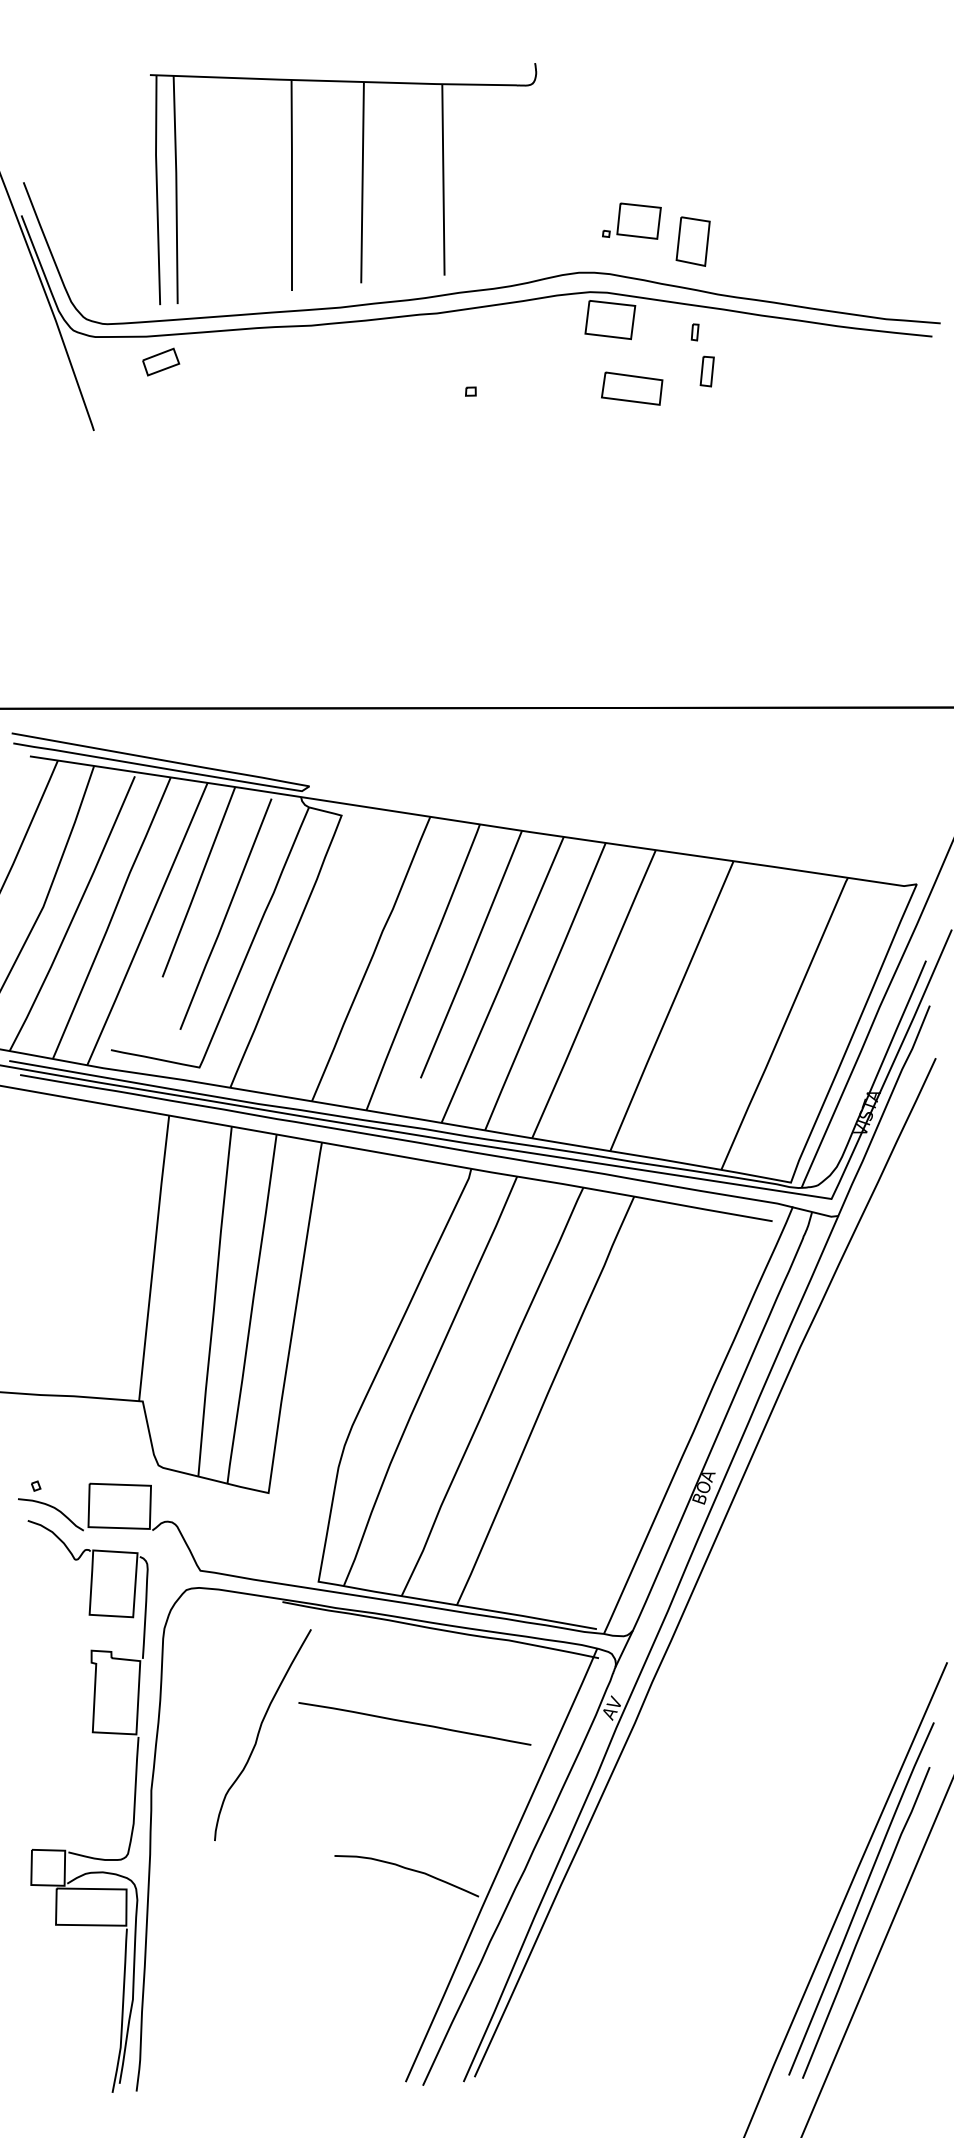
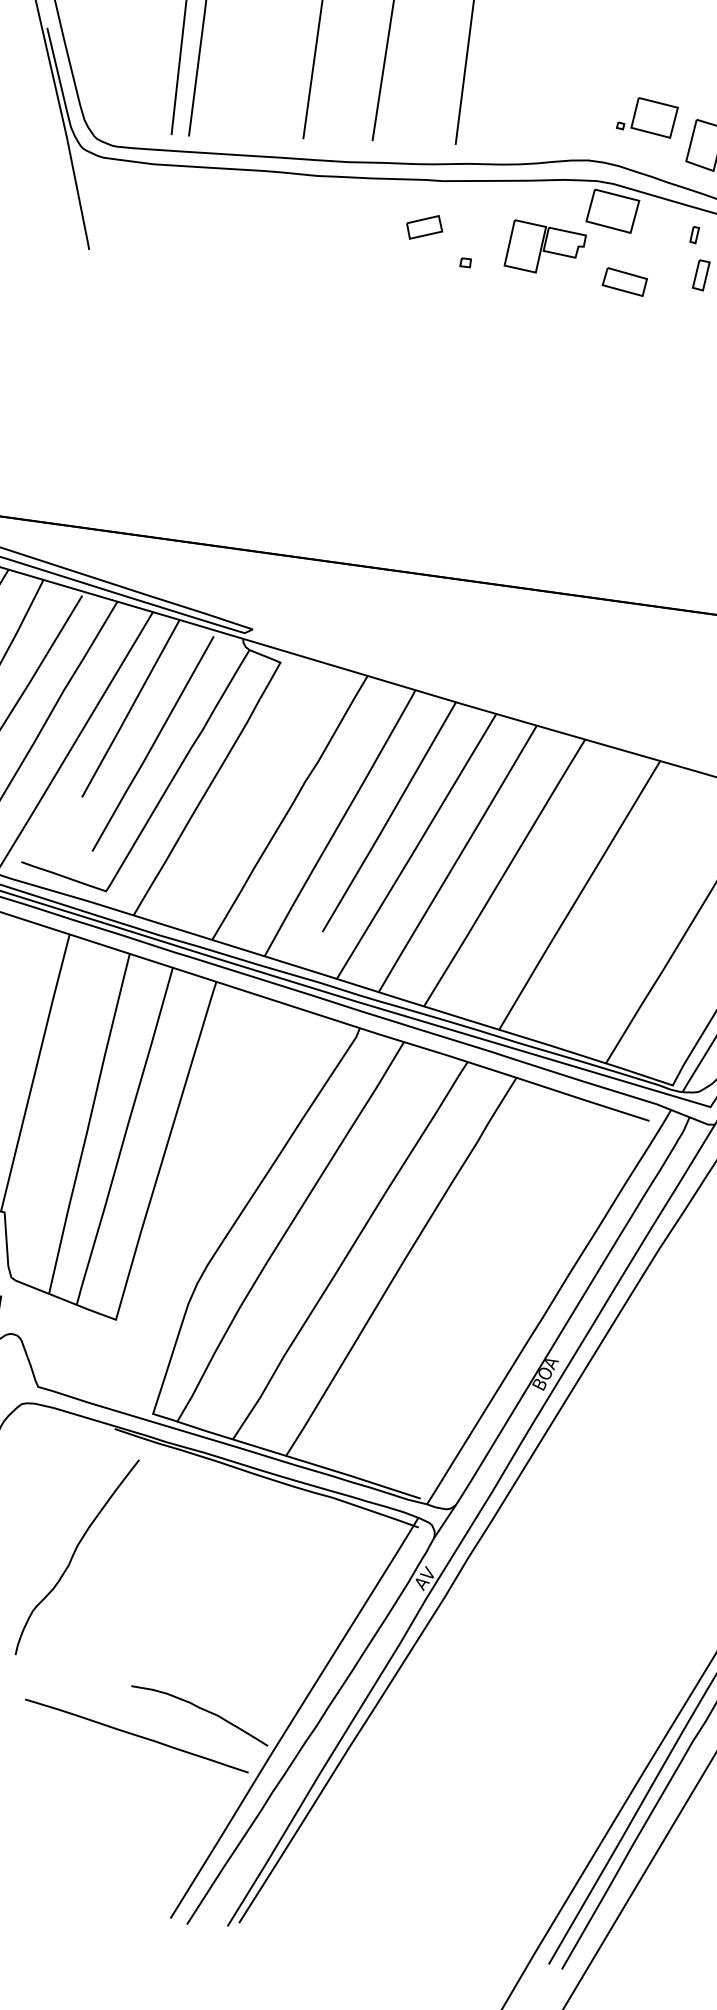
part: (161, 361) -> (425, 226), moved
part: (548, 366) -> (545, 248), added
part: (631, 388) -> (624, 281), size x0.71
curve: (414, 1723) -> (136, 1735), moved

